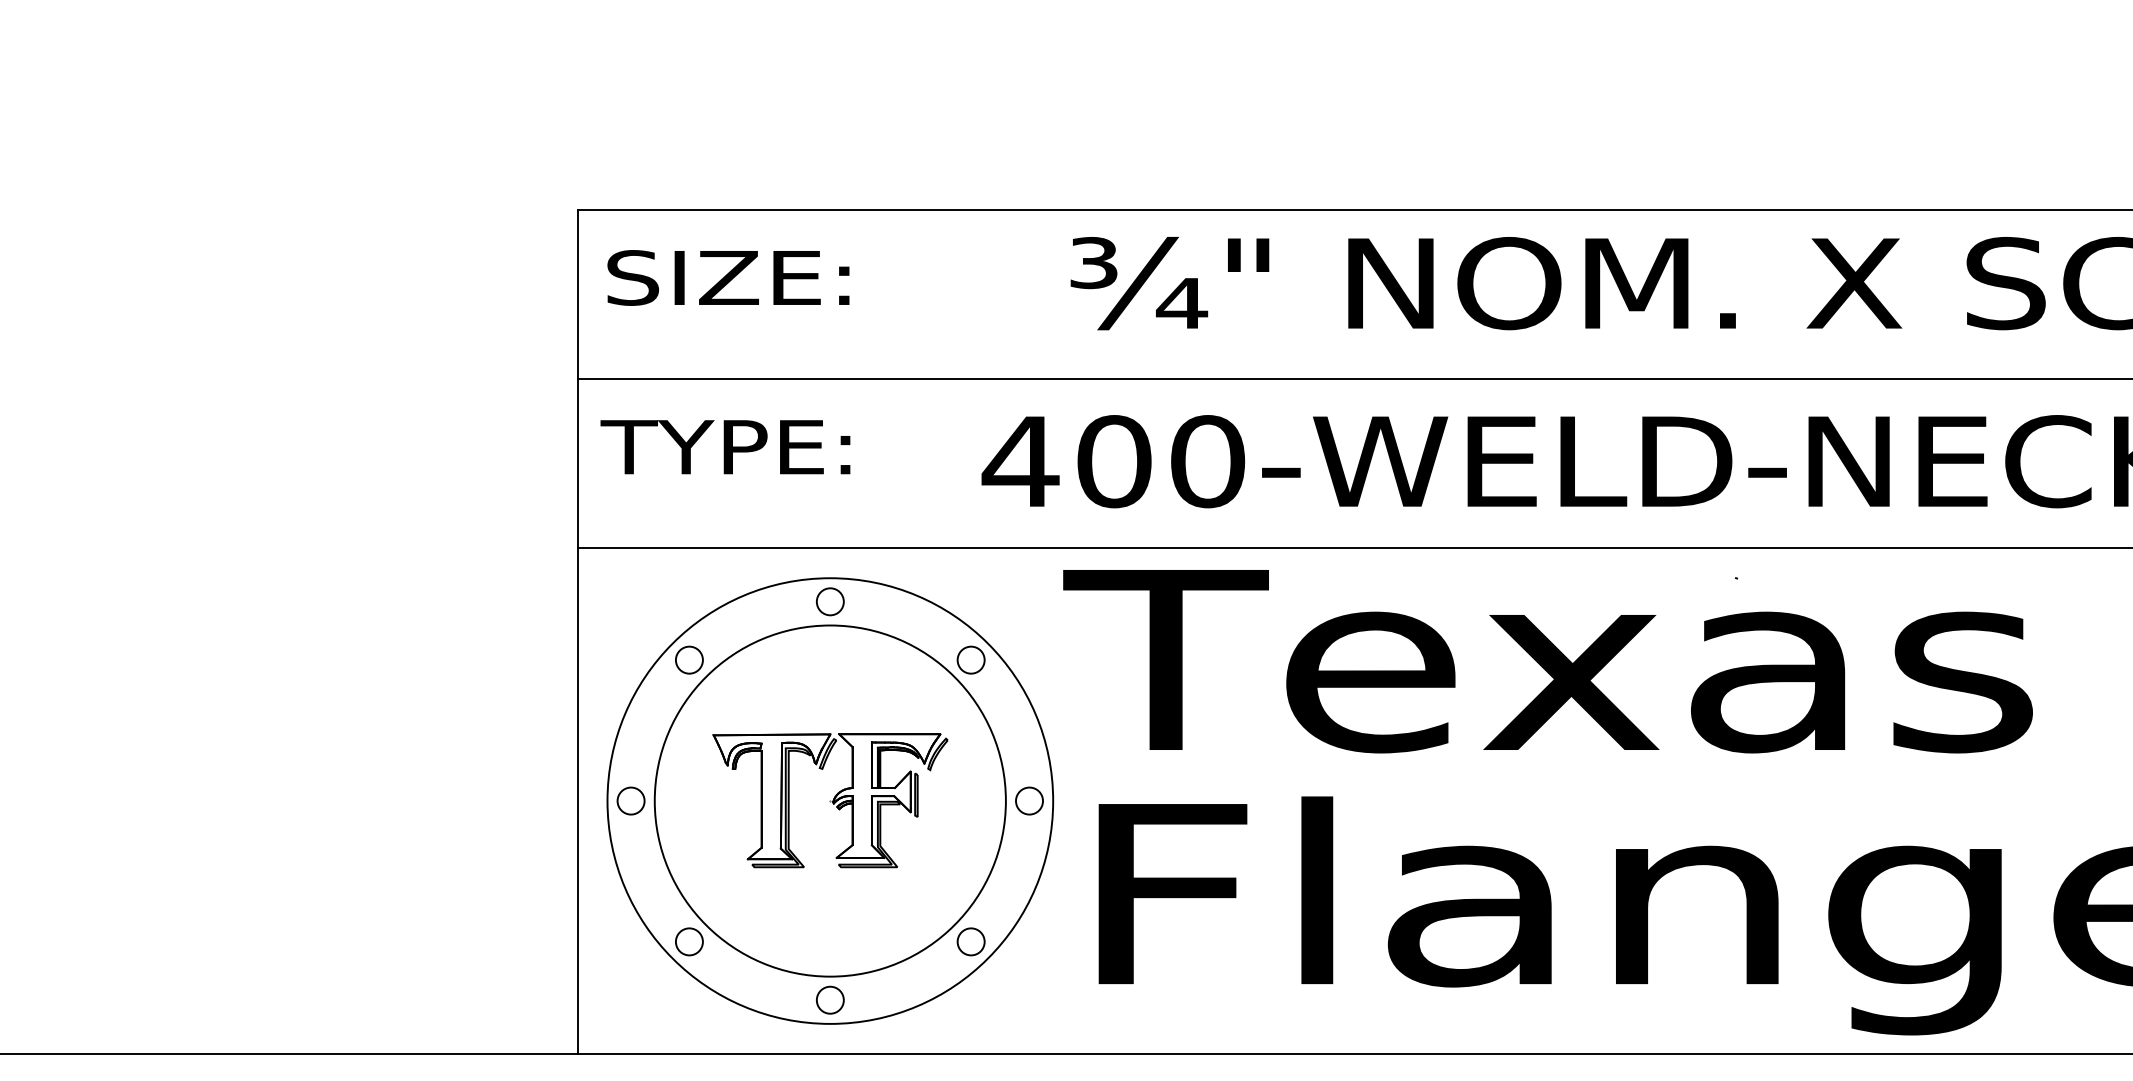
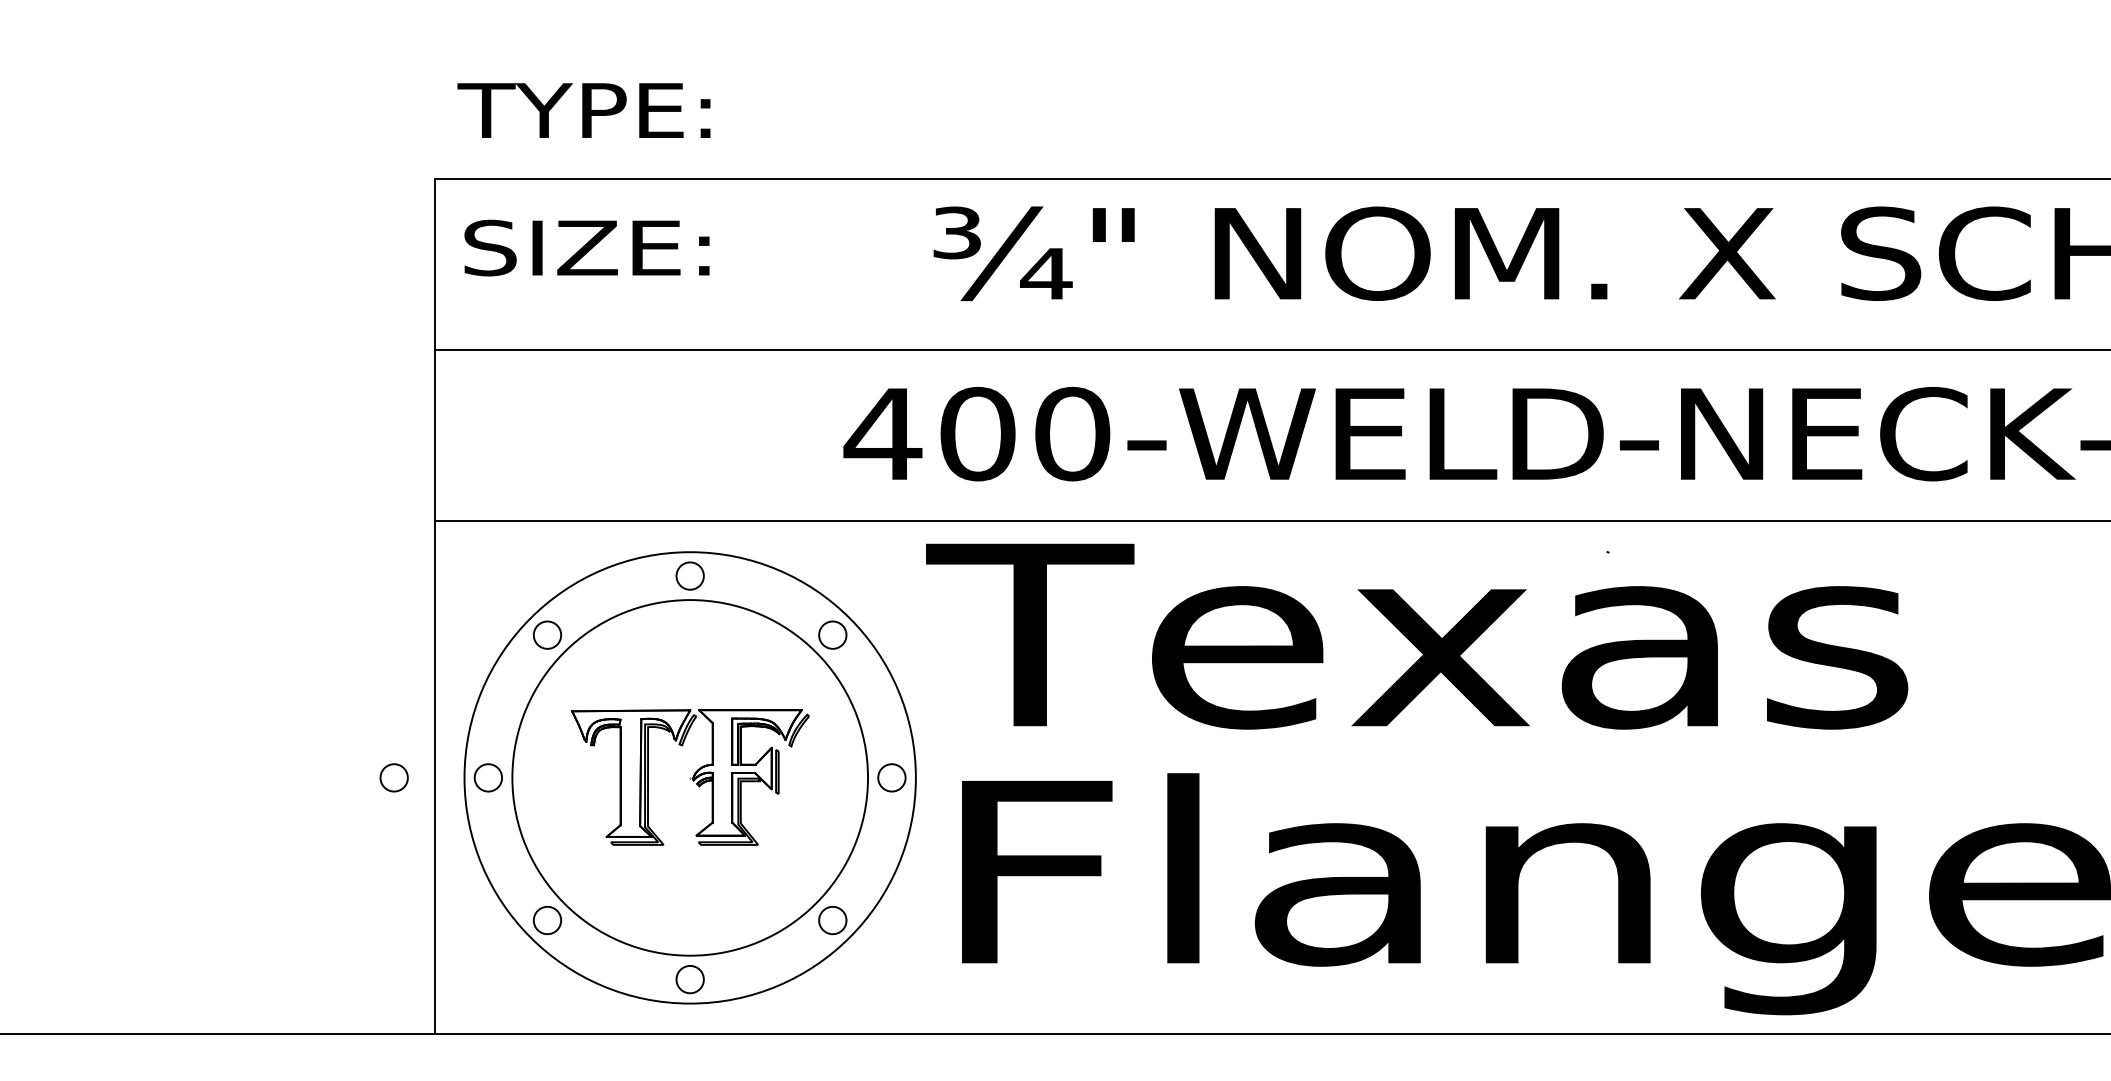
text: (725, 447) -> (584, 110), moved
circle: (537, 800) -> (393, 777), added

